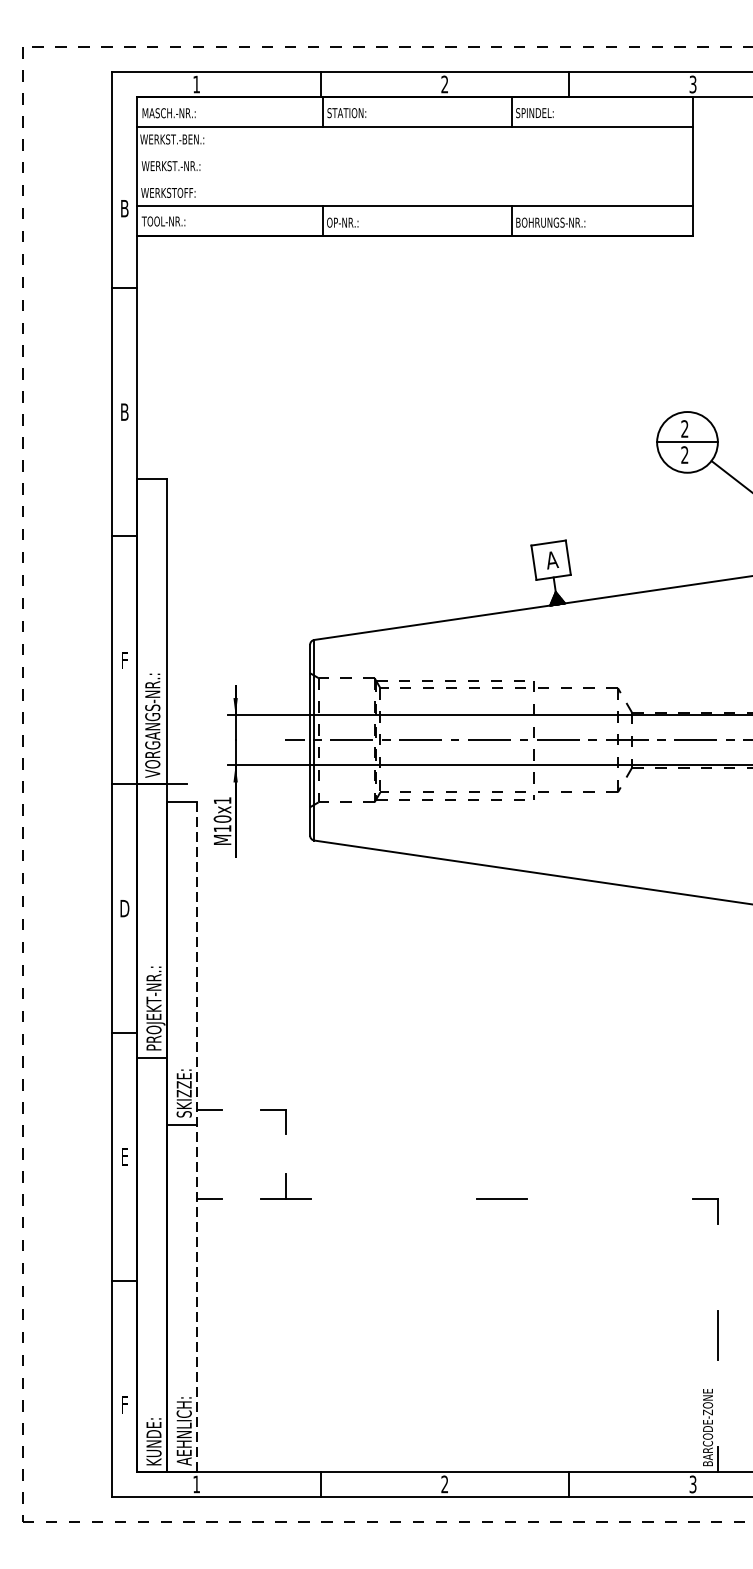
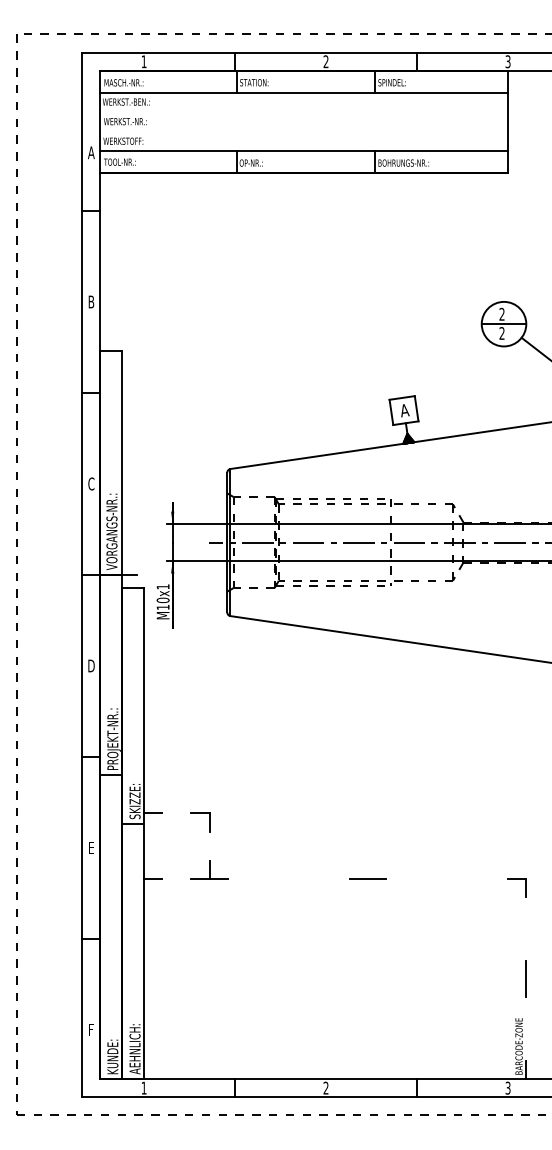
text: (124, 208) -> (91, 152), B -> A
text: (124, 659) -> (91, 483), F -> C
line: (197, 1137) -> (144, 833), dashed -> solid

